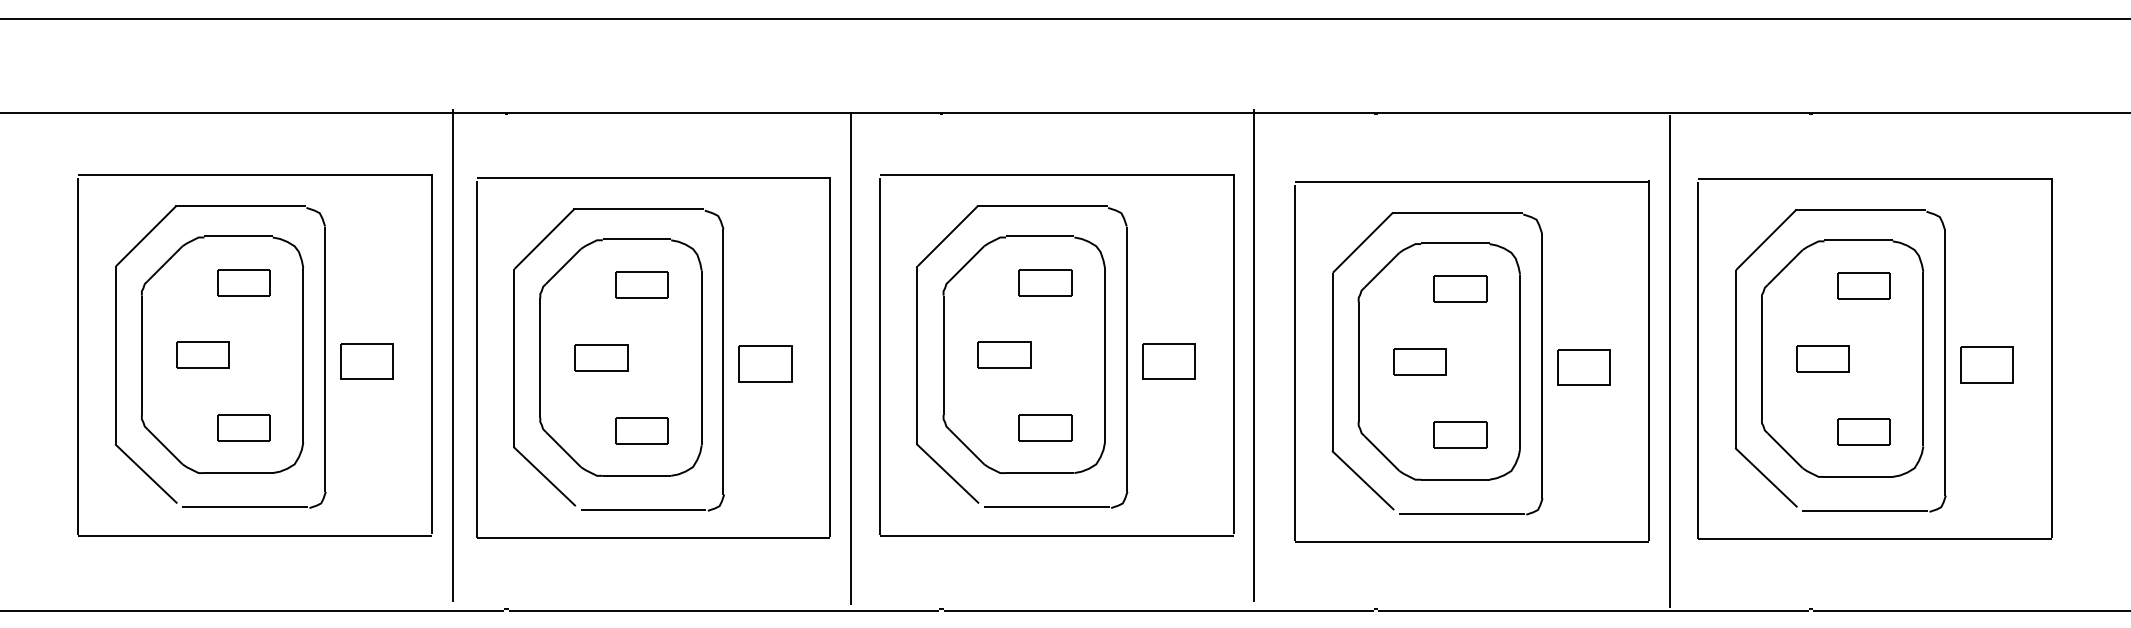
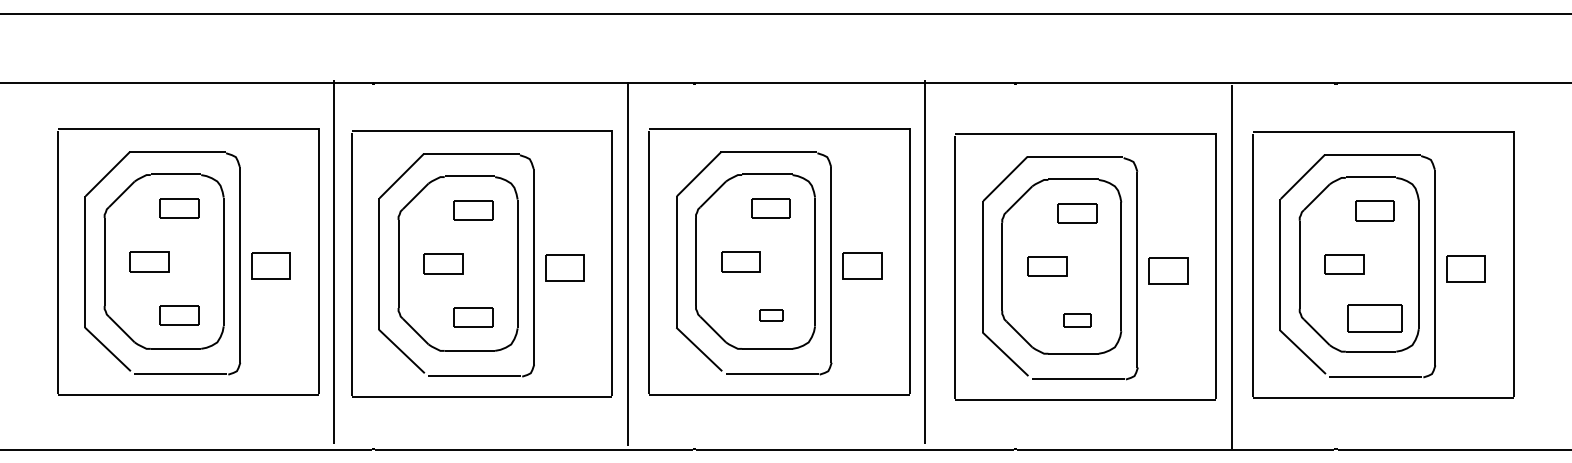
part: (1044, 427) -> (770, 315), size x0.6
part: (1863, 431) -> (1374, 318), size x1.4
part: (1460, 434) -> (1077, 320), size x0.7

